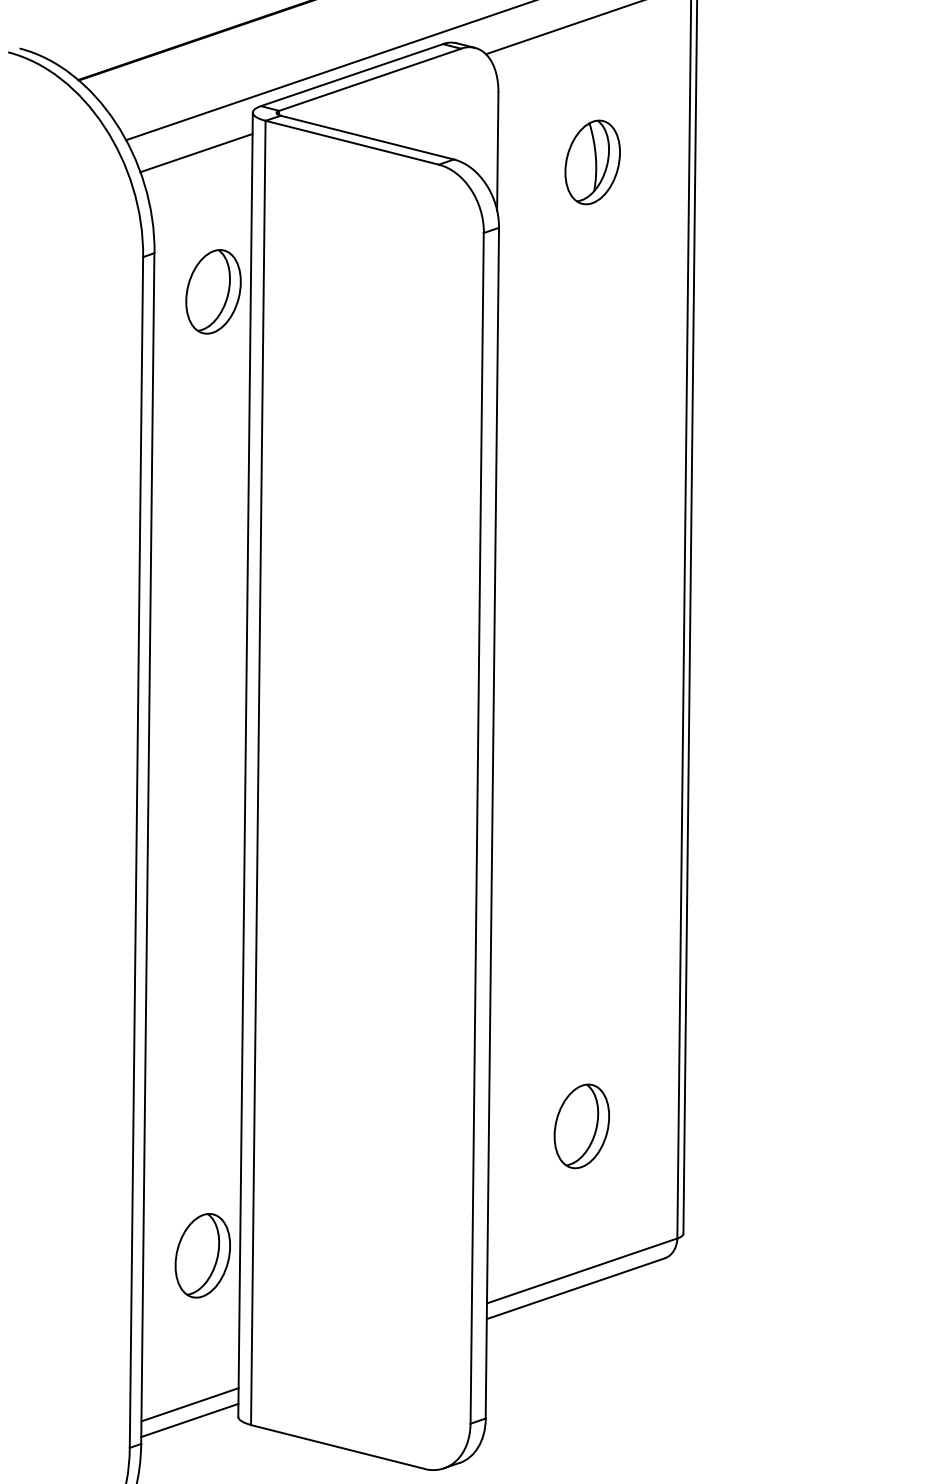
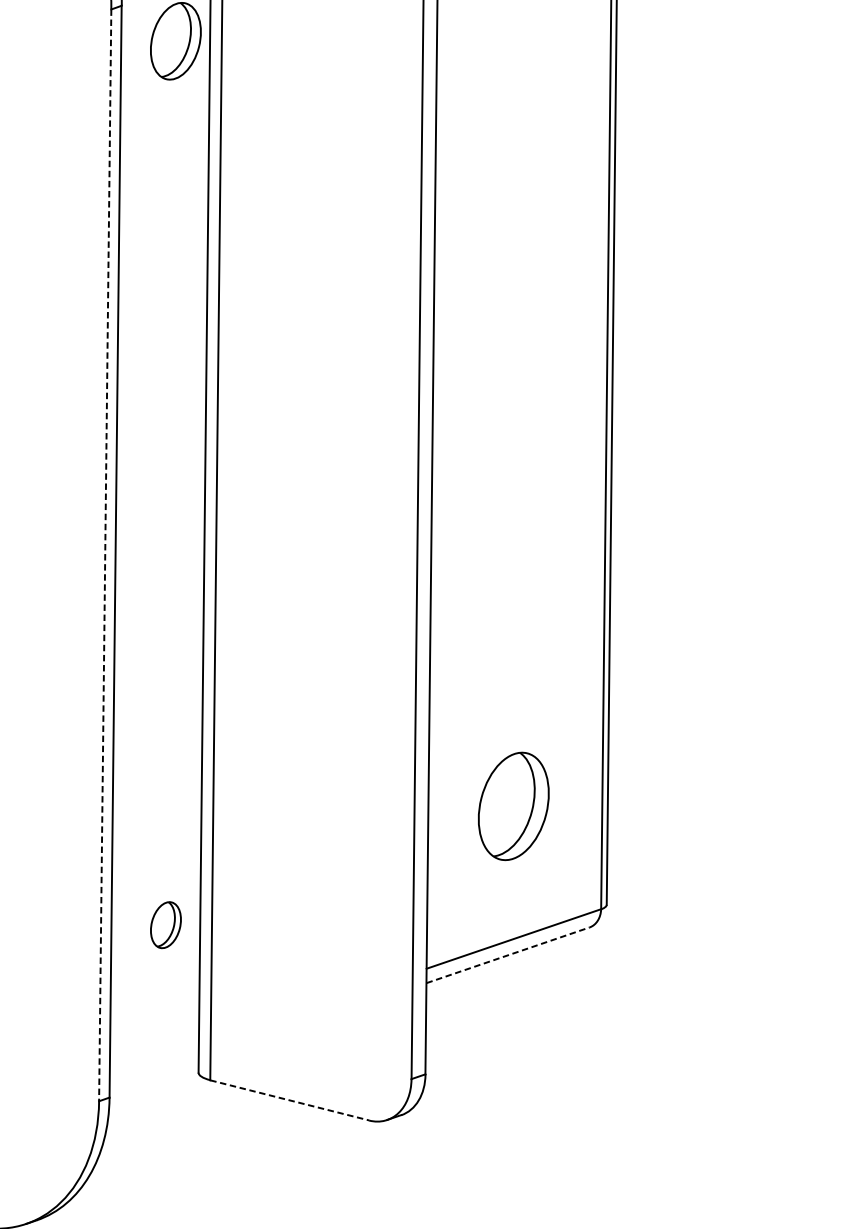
line: (136, 853) -> (105, 556), solid -> dashed
part: (581, 1126) -> (513, 806), size x1.4
part: (202, 1255) -> (165, 924), size x0.6
line: (576, 1288) -> (508, 955), solid -> dashed
line: (189, 1404) -> (153, 1061), removed
line: (189, 1420) -> (153, 1076), removed
line: (338, 1447) -> (290, 1100), solid -> dashed

